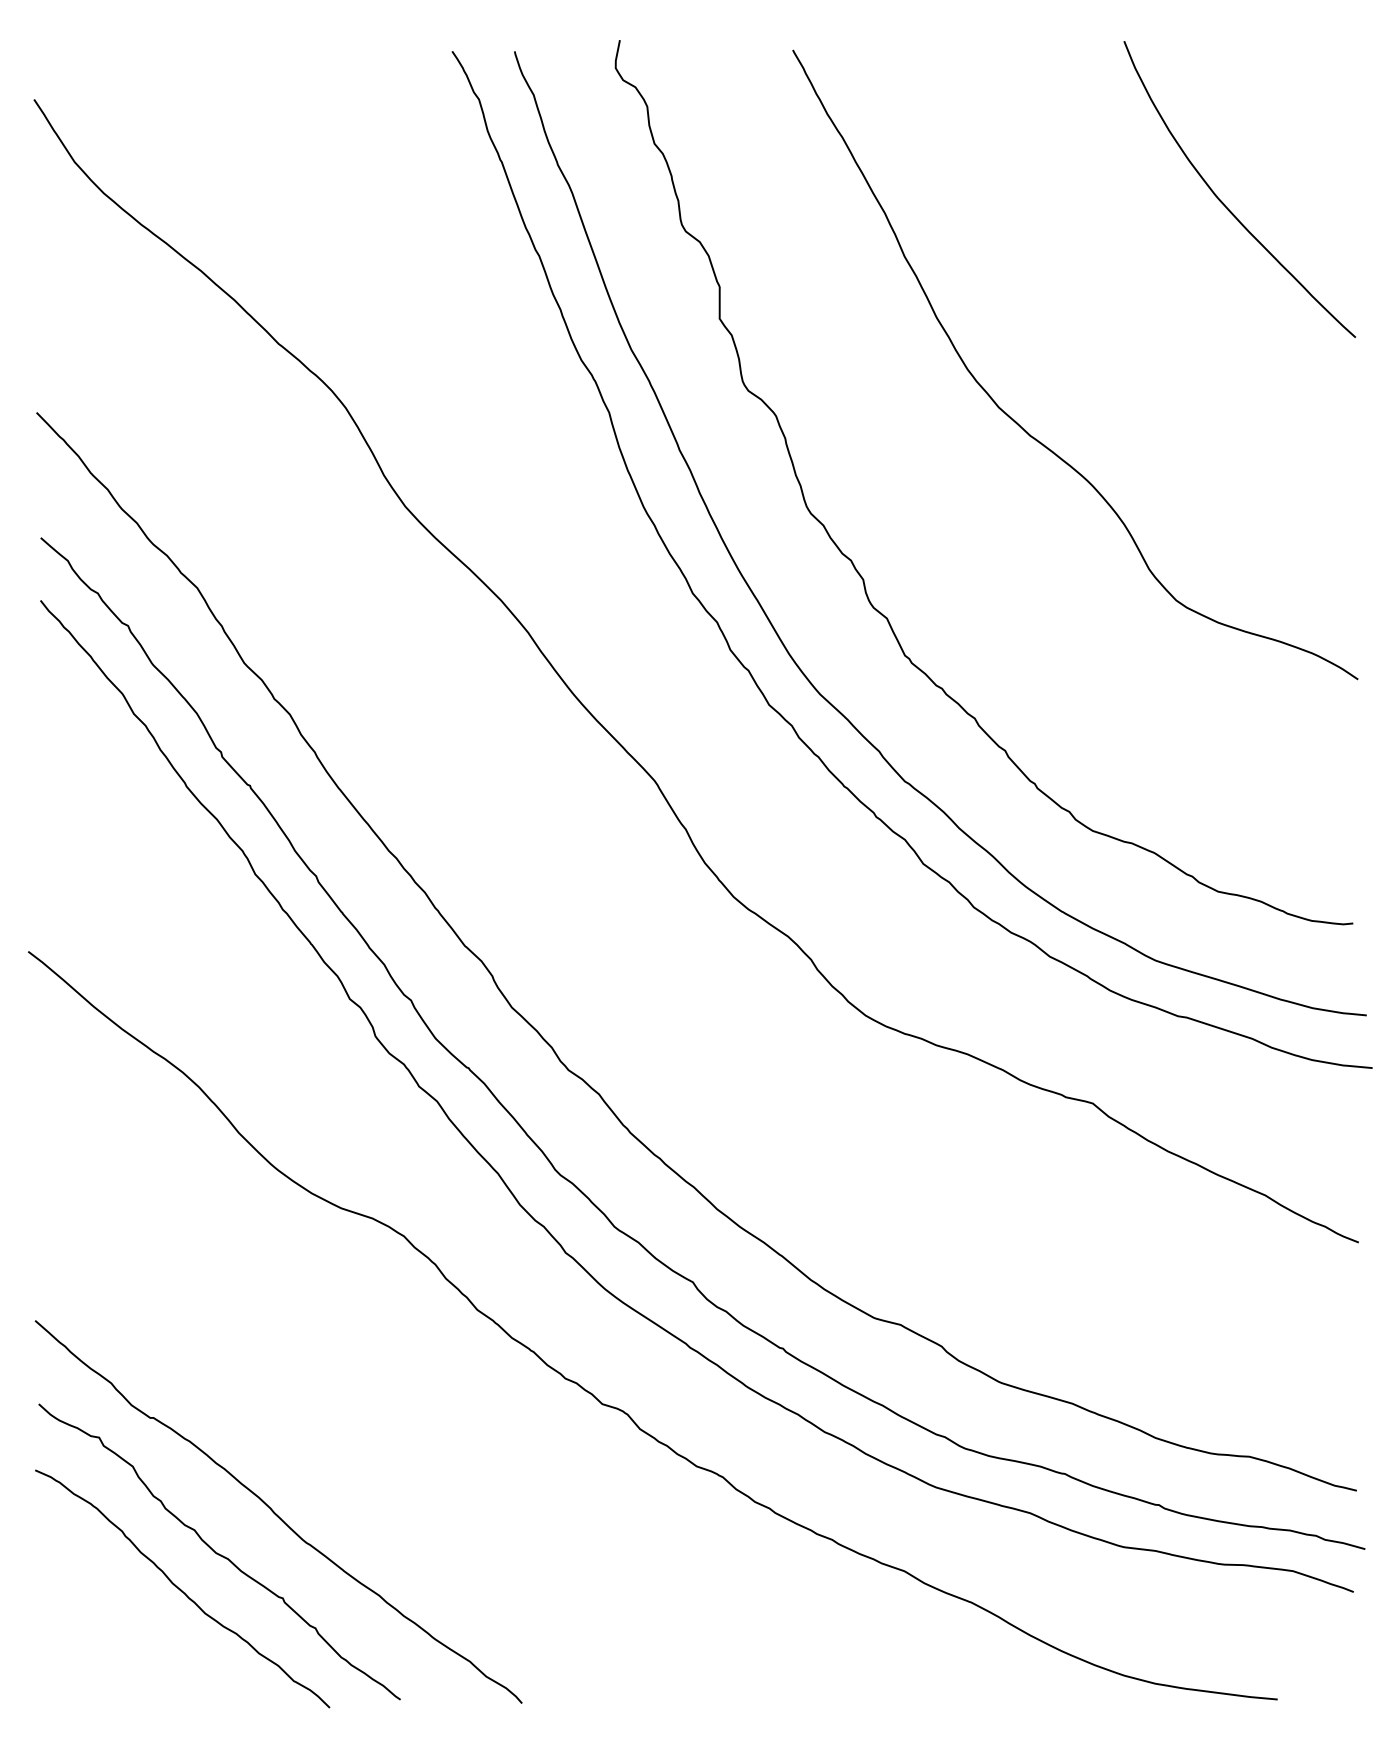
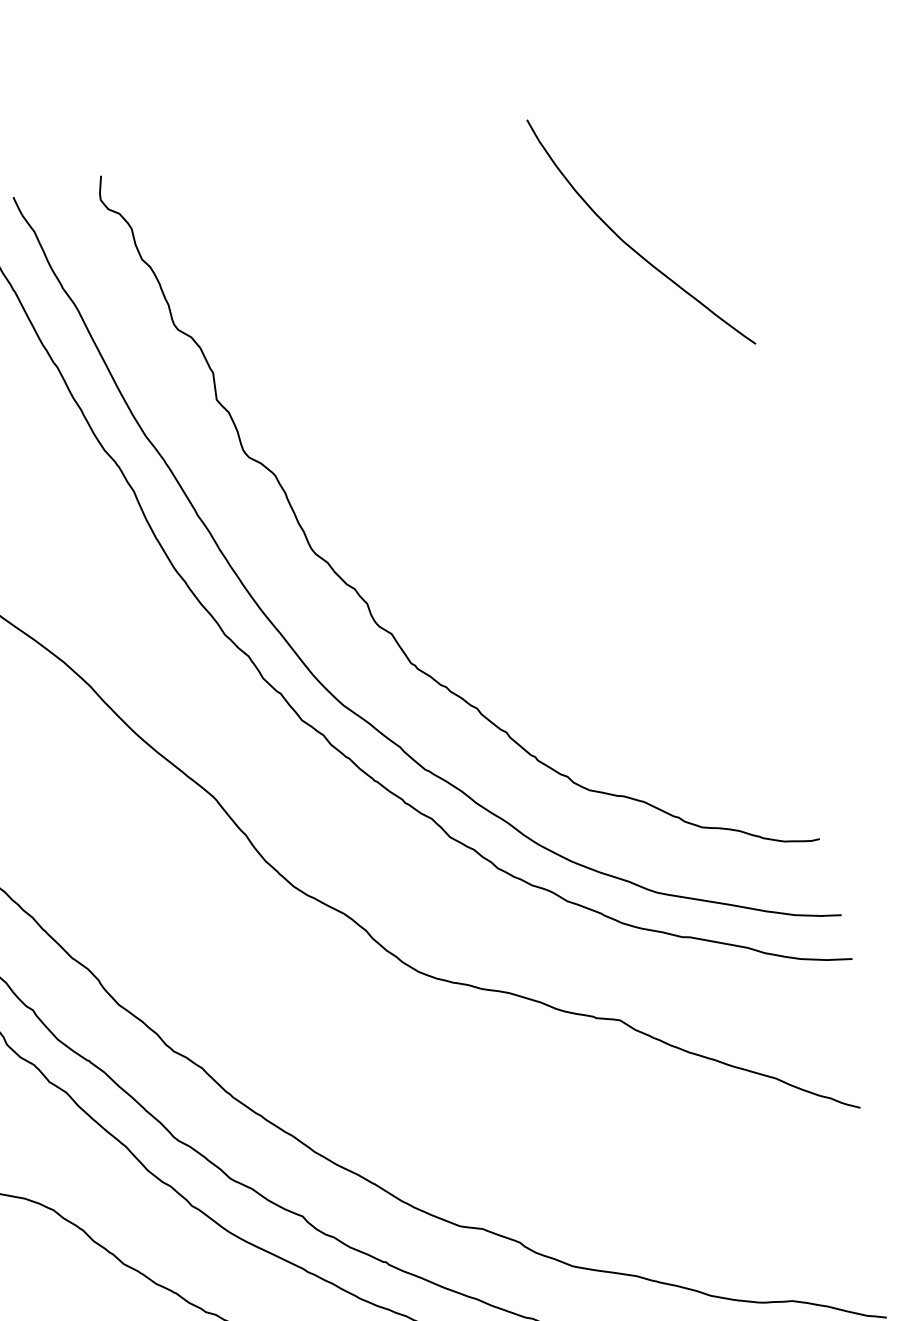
curve: (1025, 429) -> (487, 458), removed

